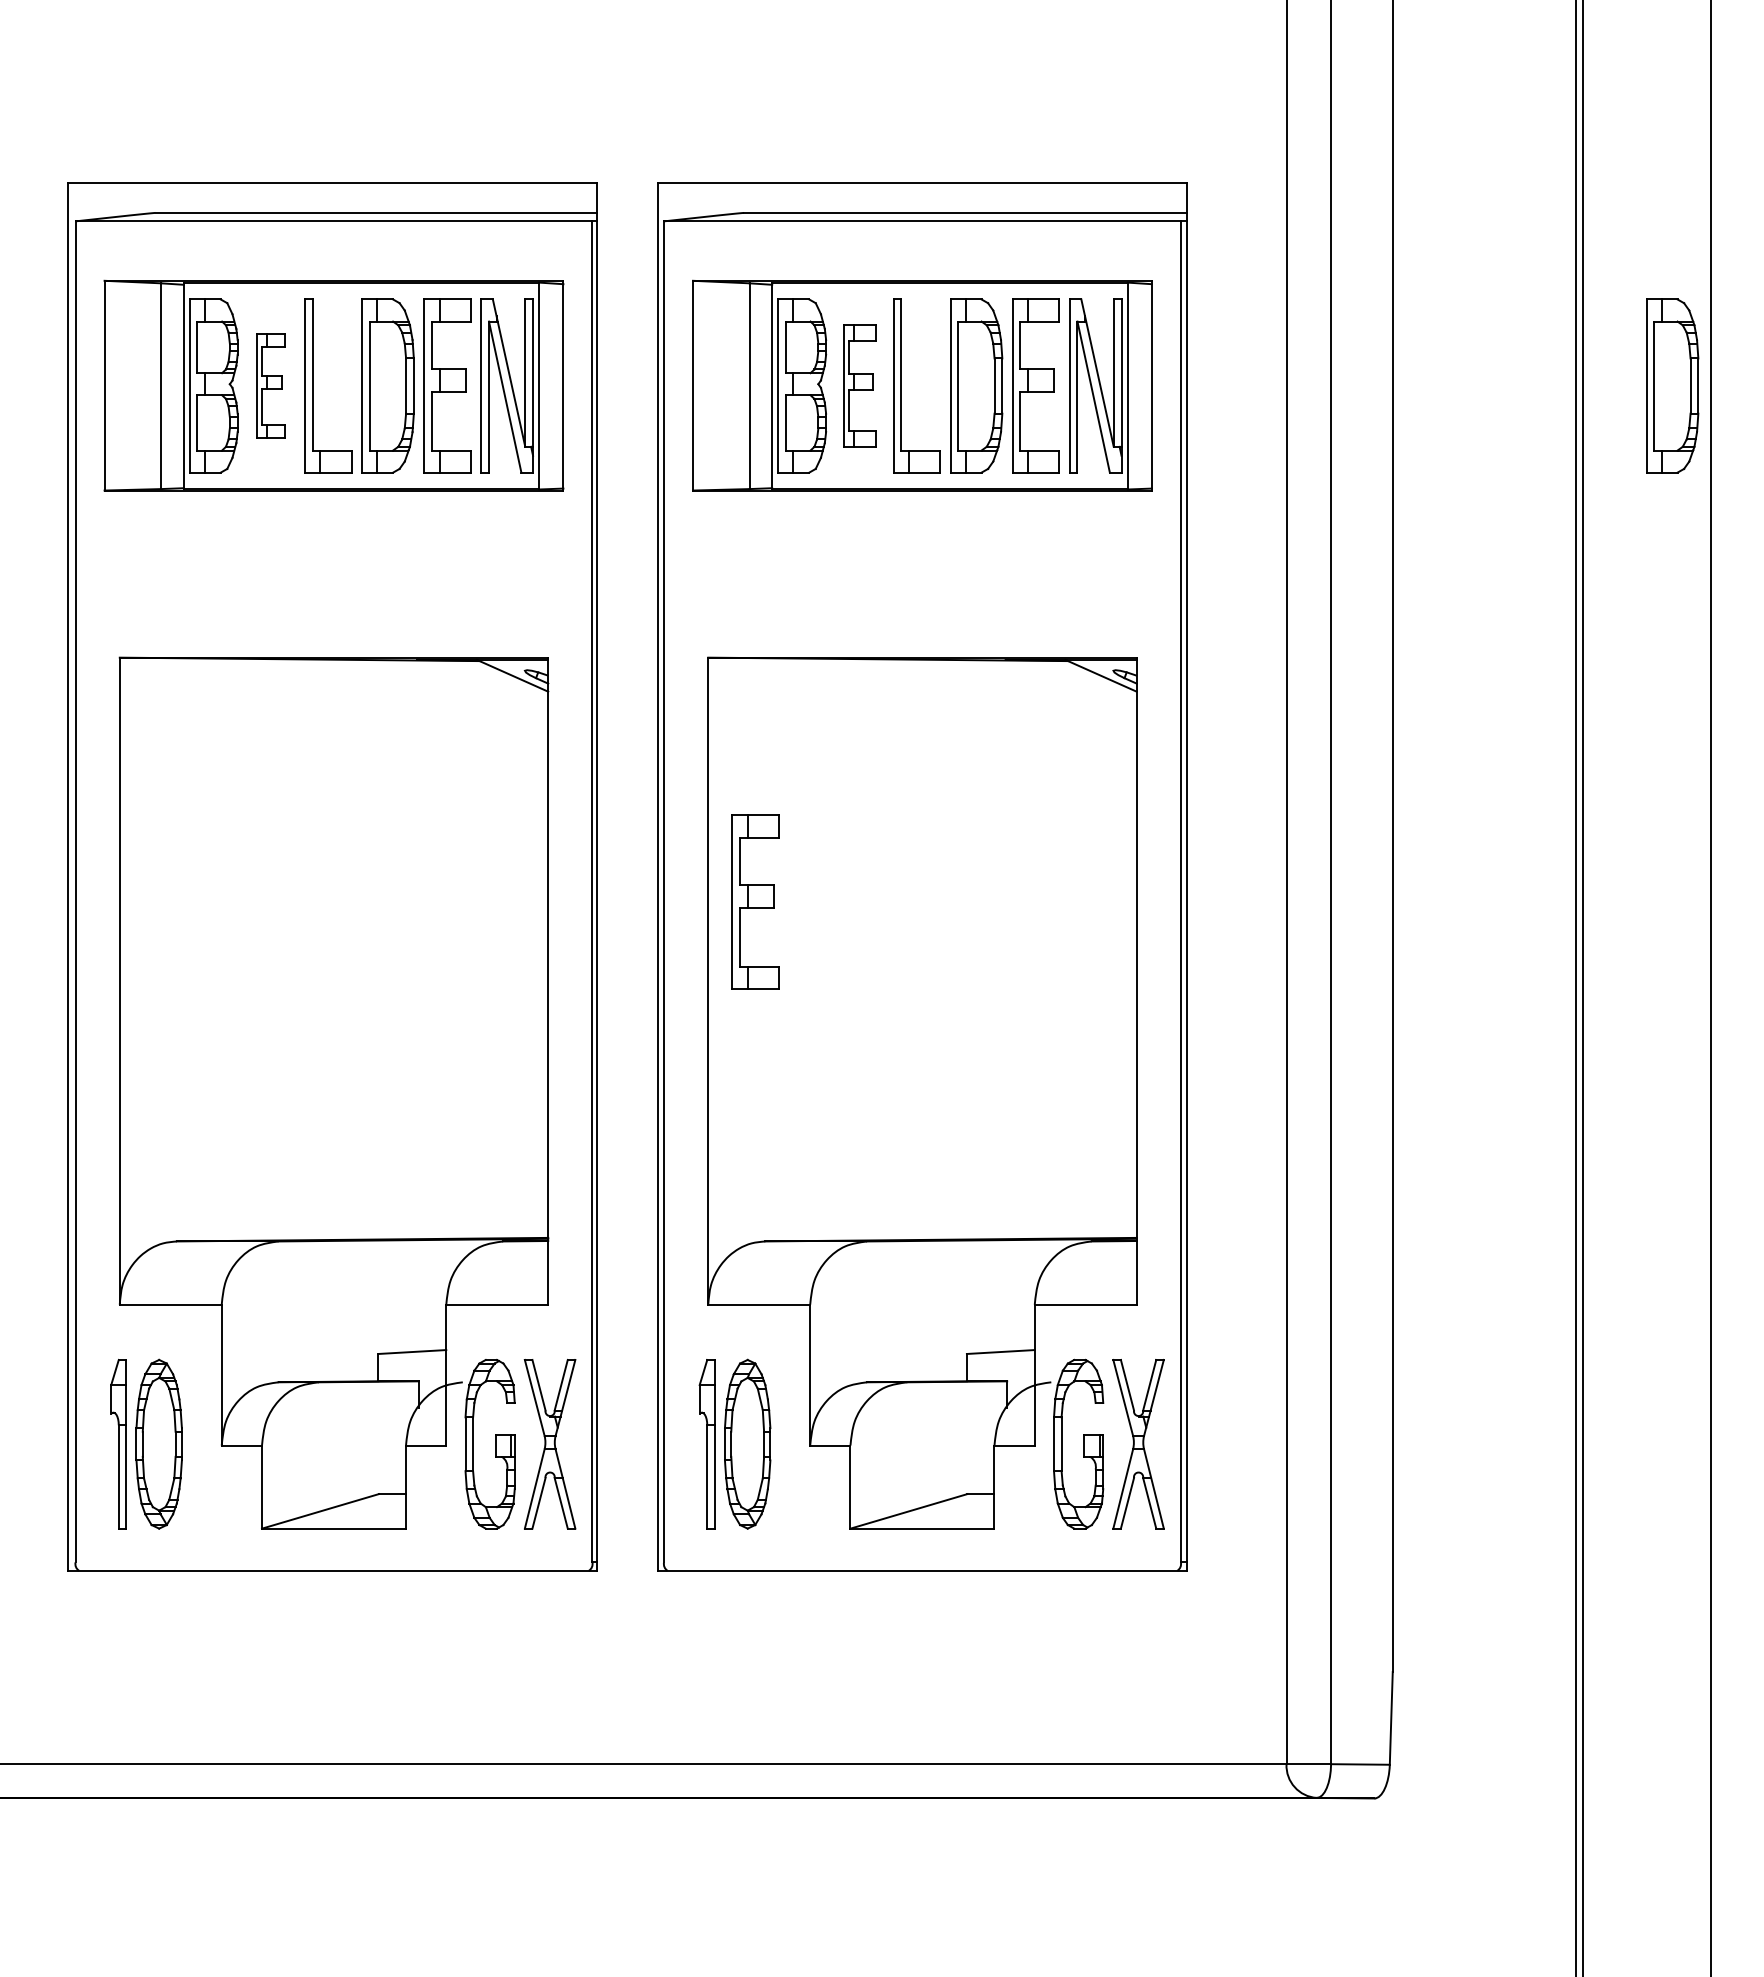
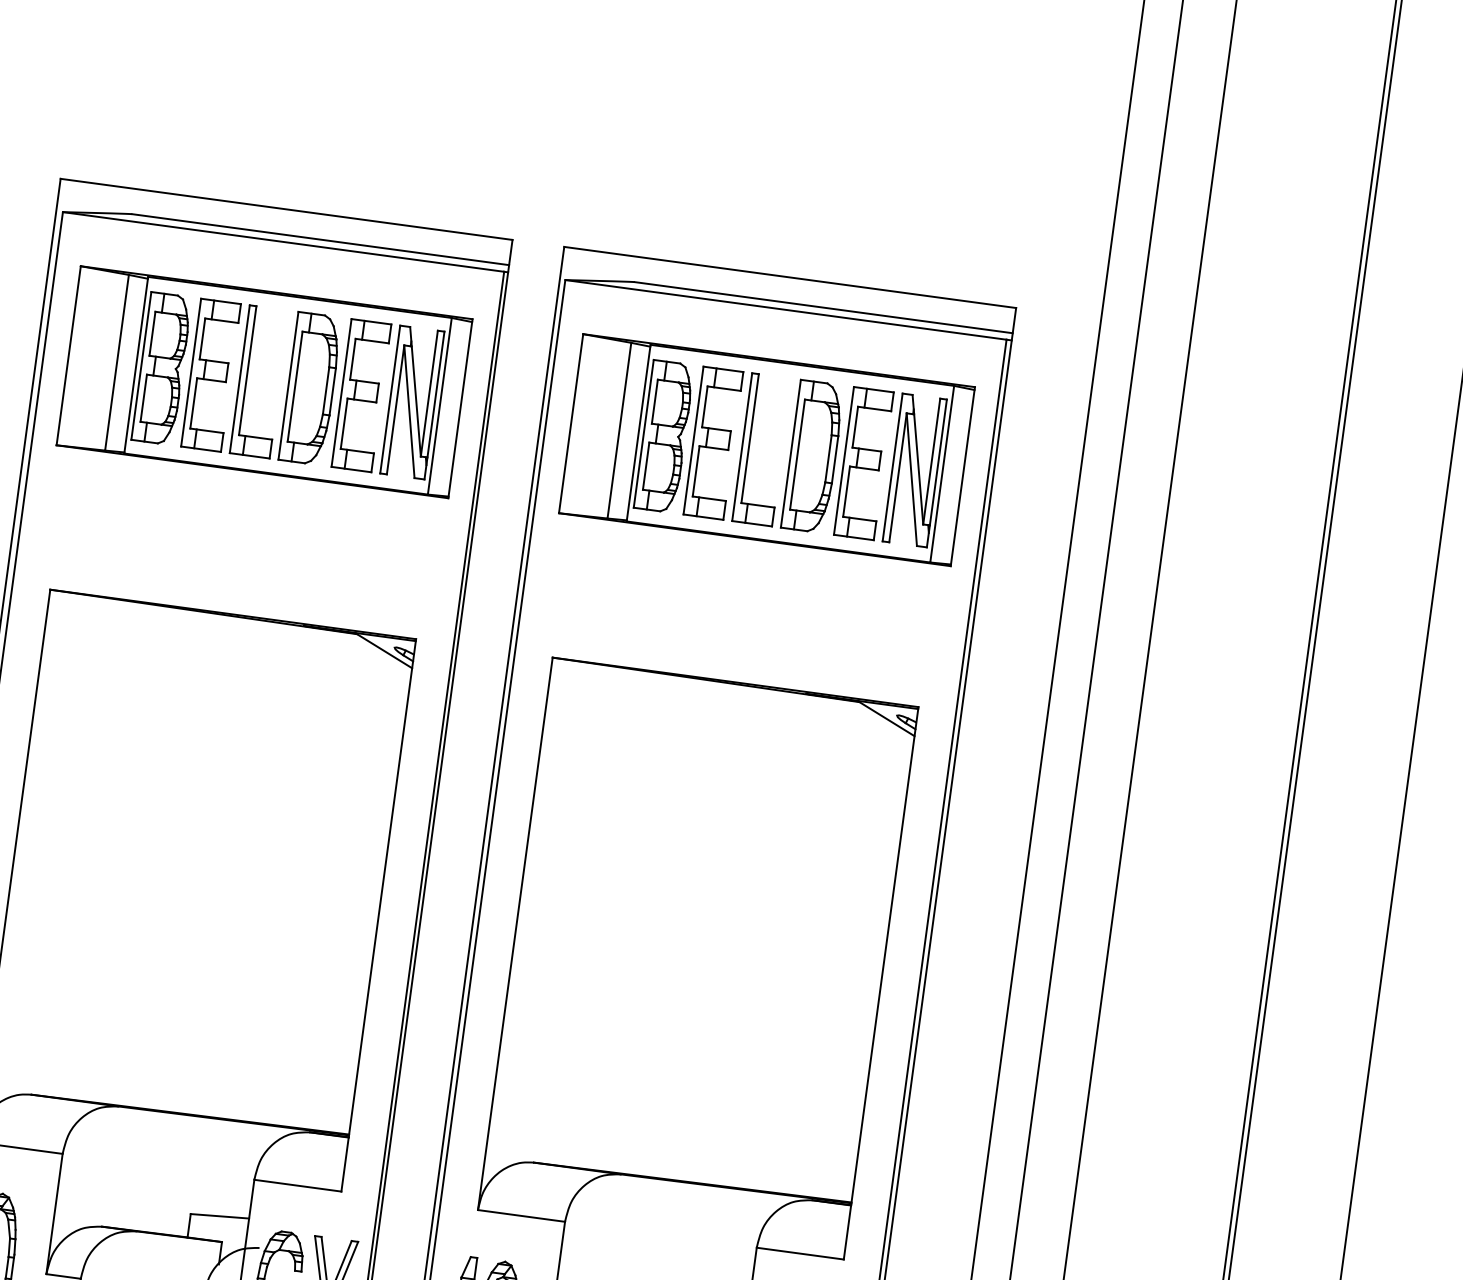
part: (271, 385) -> (211, 374), size x1.67
part: (859, 385) -> (713, 442), size x1.43
part: (1672, 385) -> (1407, 536), removed
part: (755, 901) -> (564, 871), removed

